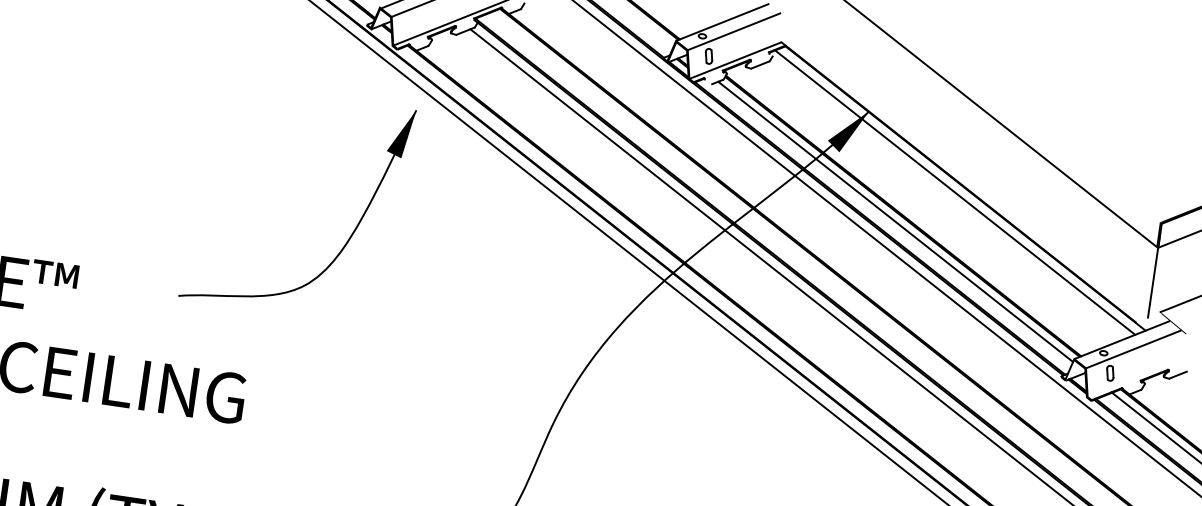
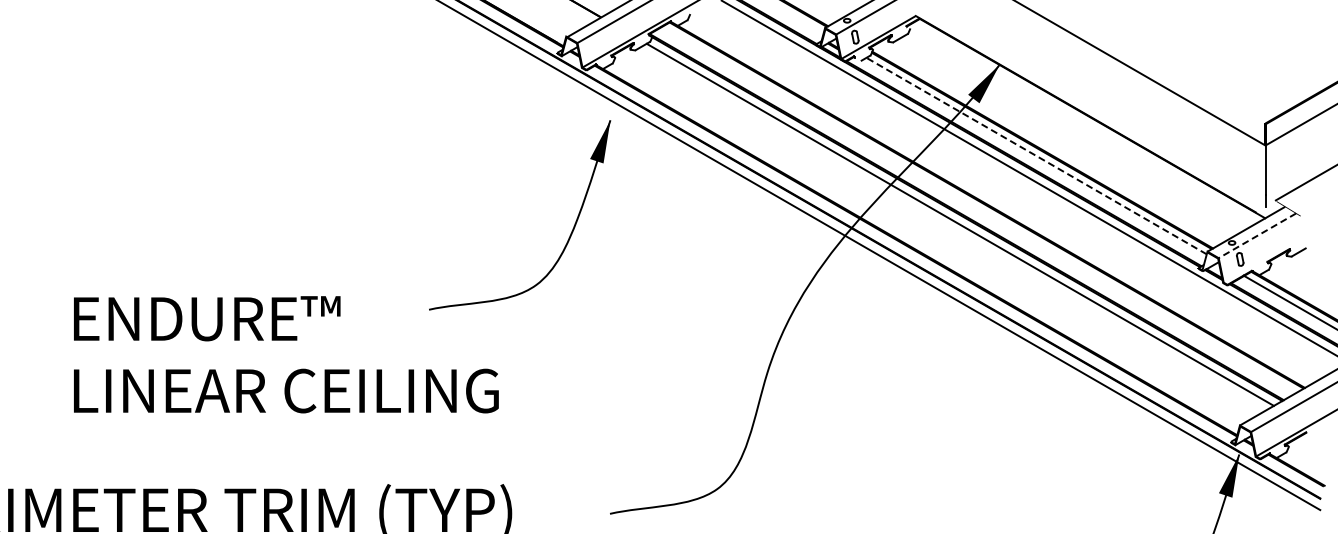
line: (954, 192) -> (1083, 123), removed
line: (895, 221) -> (1036, 155), solid -> dashed
line: (1133, 348) -> (1257, 235), solid -> dashed

